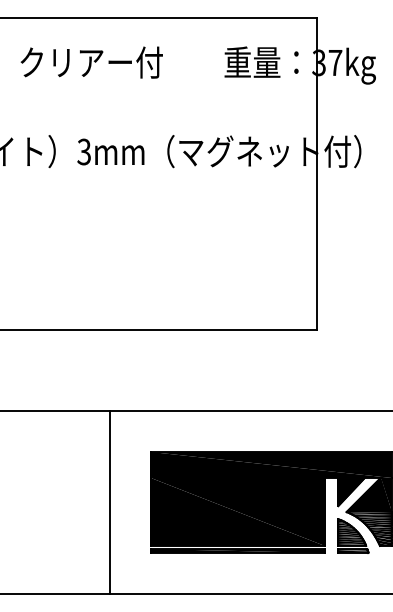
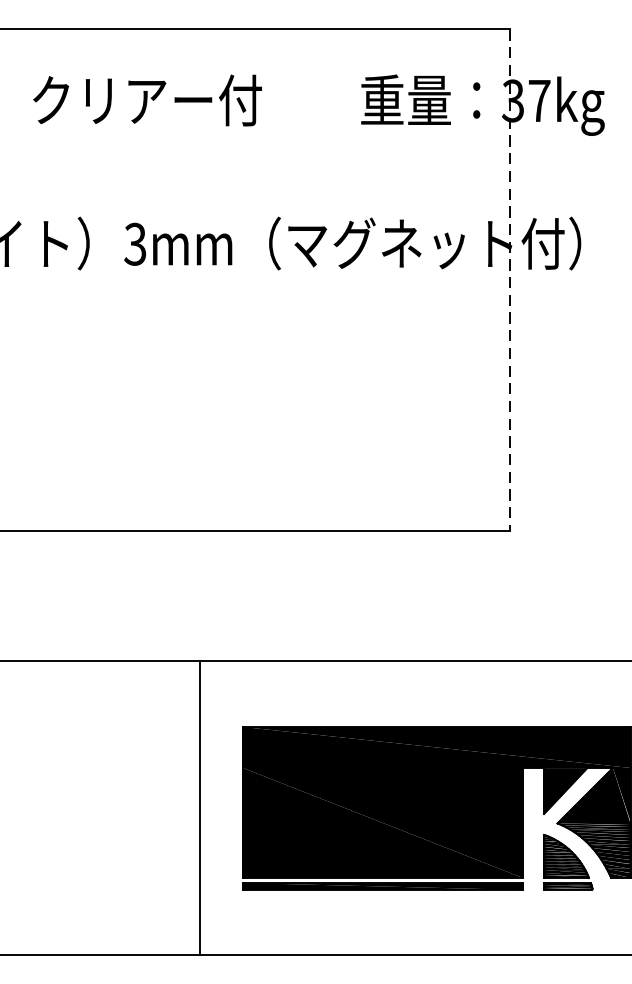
line: (316, 174) -> (509, 280), solid -> dashed
line: (110, 502) -> (200, 808), moved

